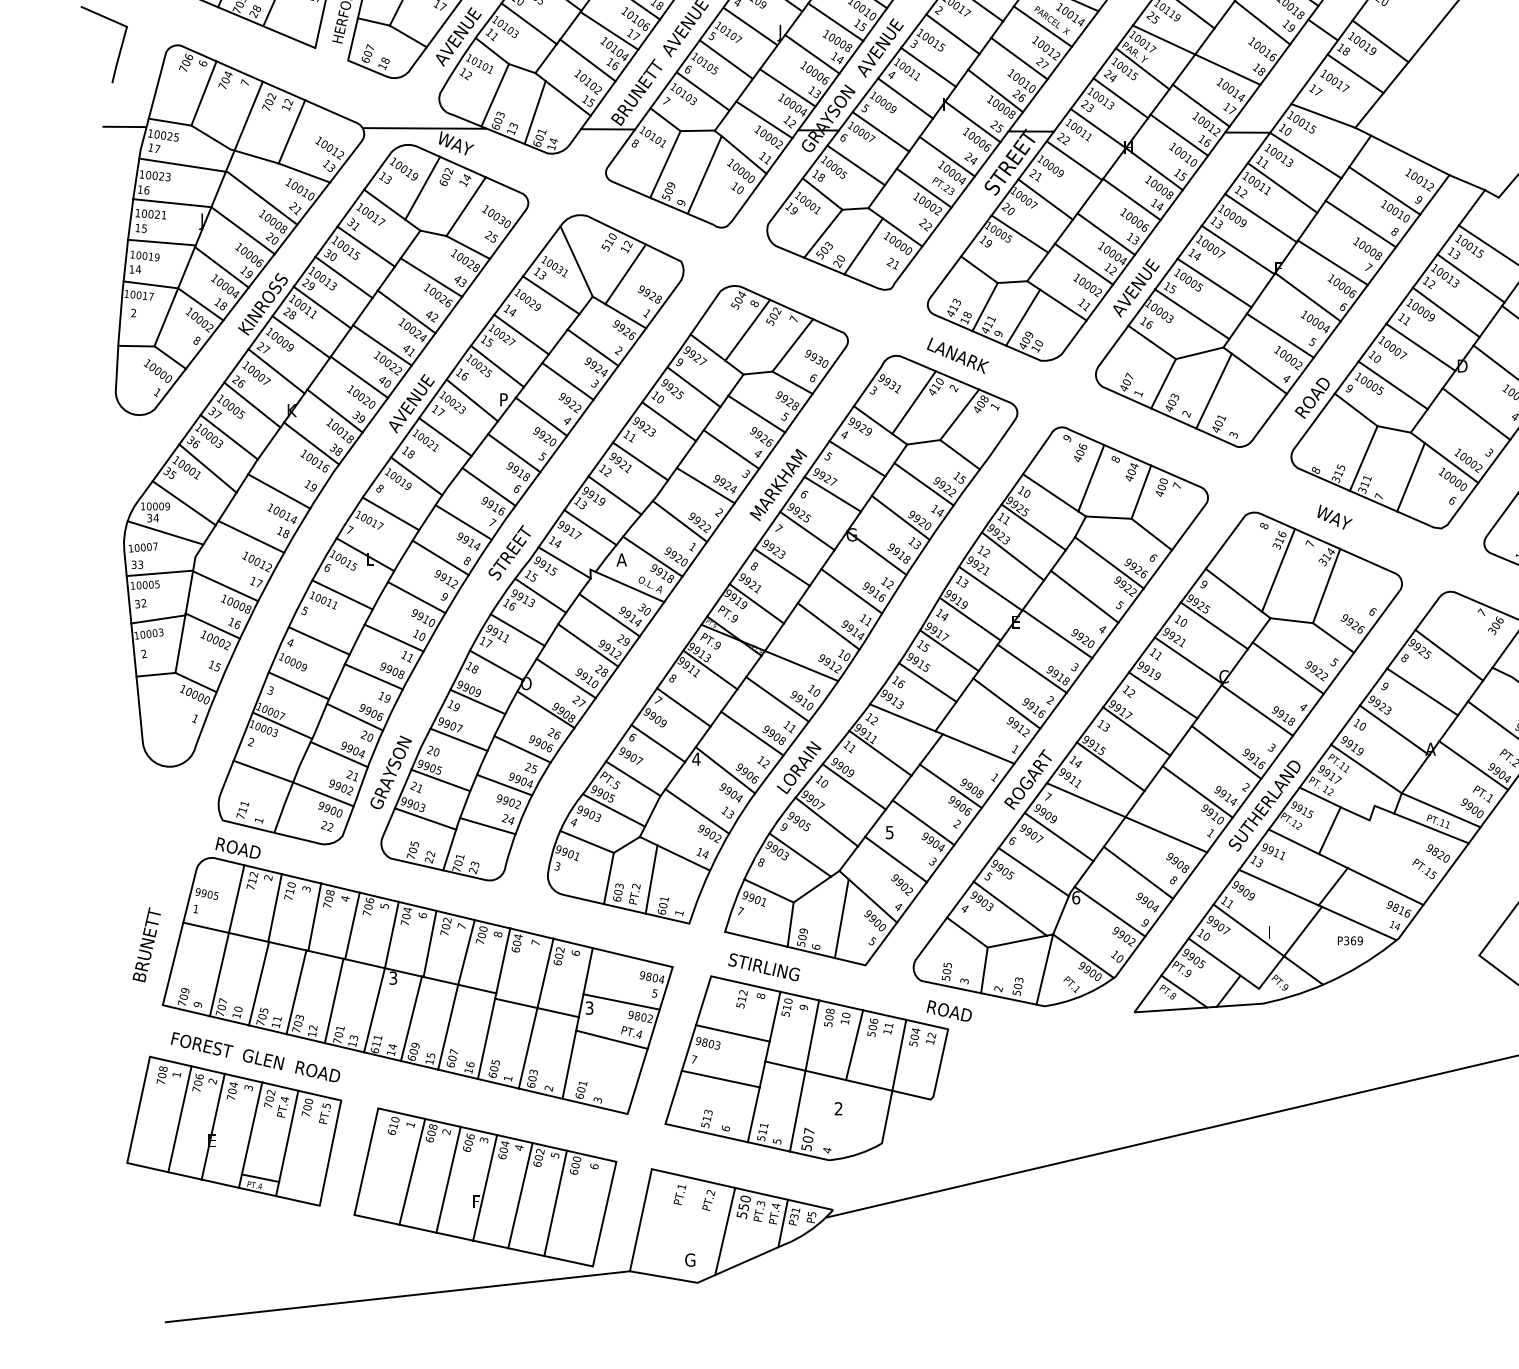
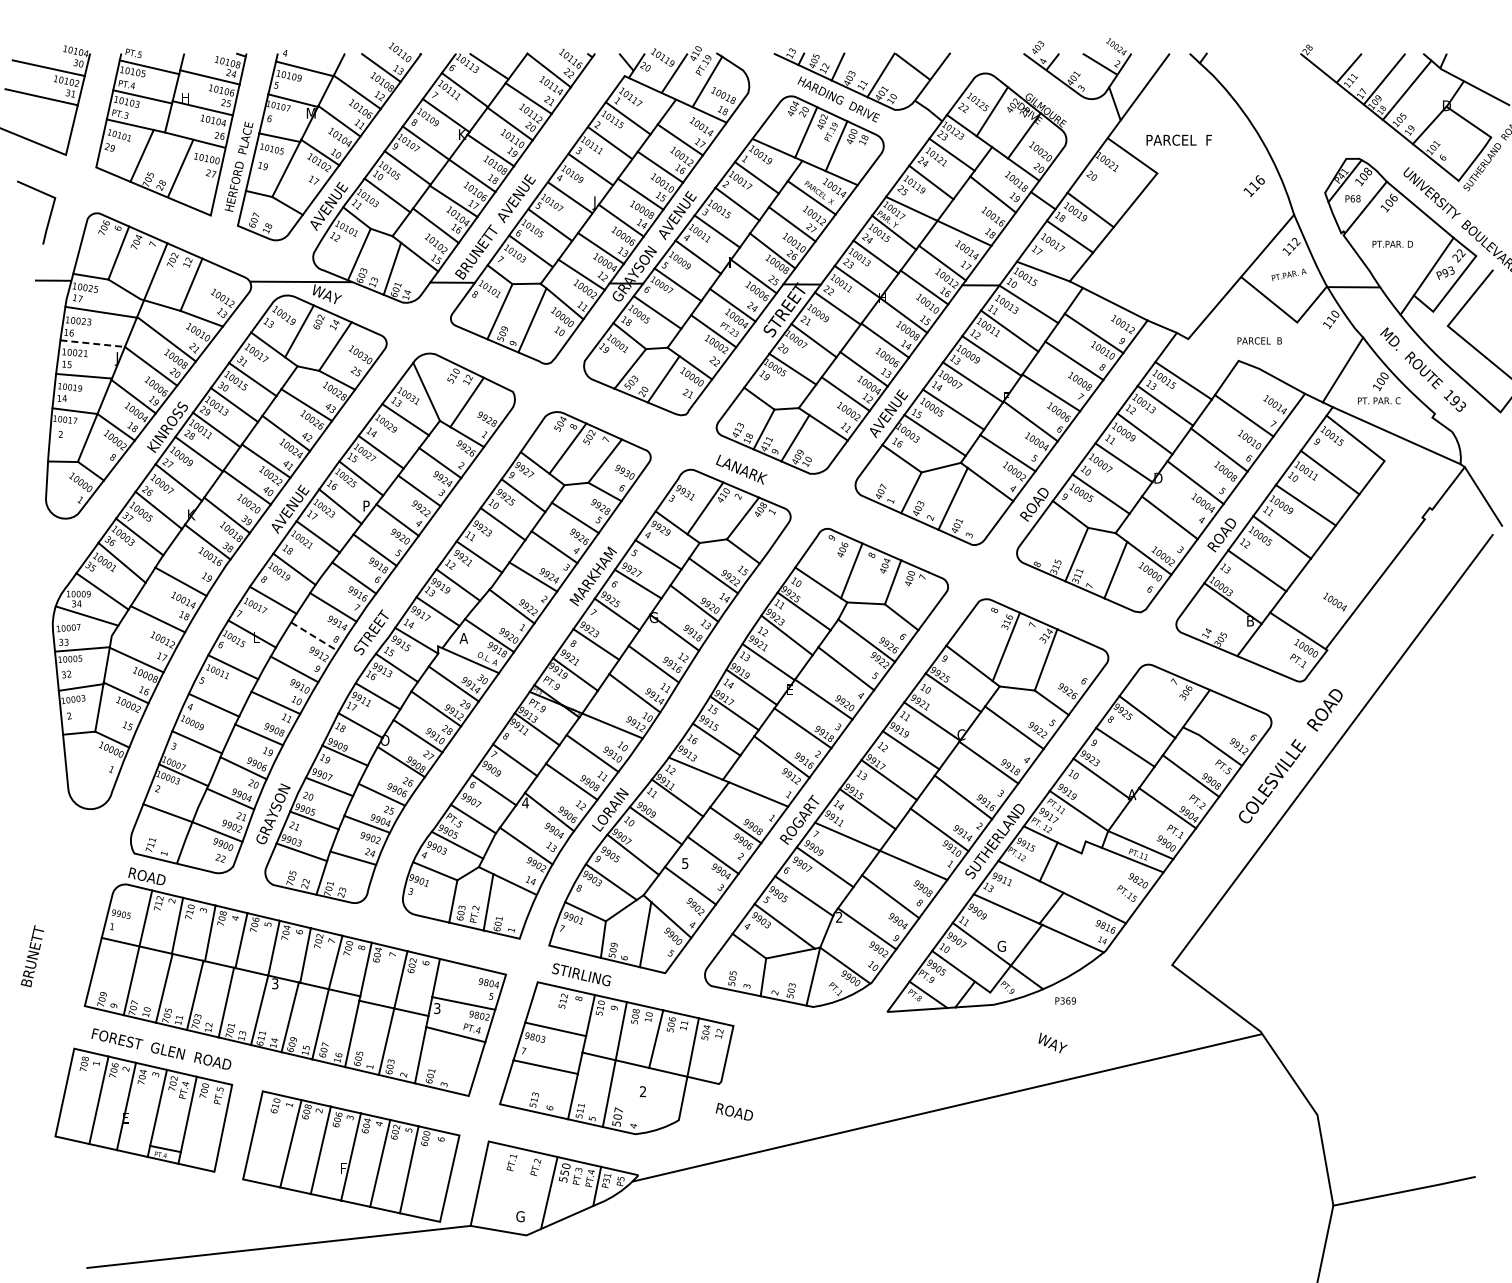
line: (173, 202) -> (93, 343), solid -> dashed
text: (1334, 516) -> (1052, 1042), moved
line: (440, 557) -> (314, 636), solid -> dashed
text: (1076, 896) -> (839, 916), 6 -> 2
text: (1272, 931) -> (1001, 945), I -> G
text: (1350, 940) -> (1065, 1000), moved
text: (146, 945) -> (32, 956), moved
text: (948, 1010) -> (733, 1111), moved

